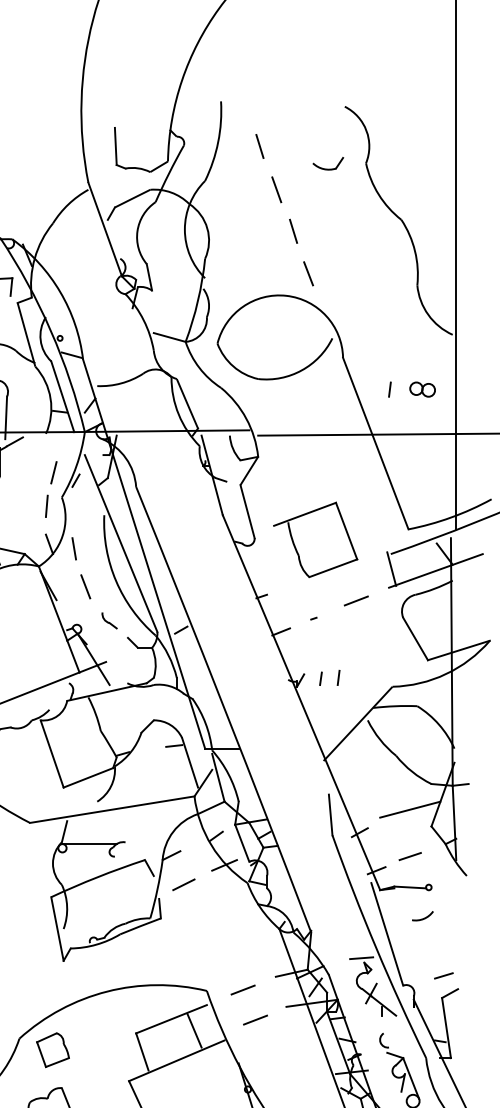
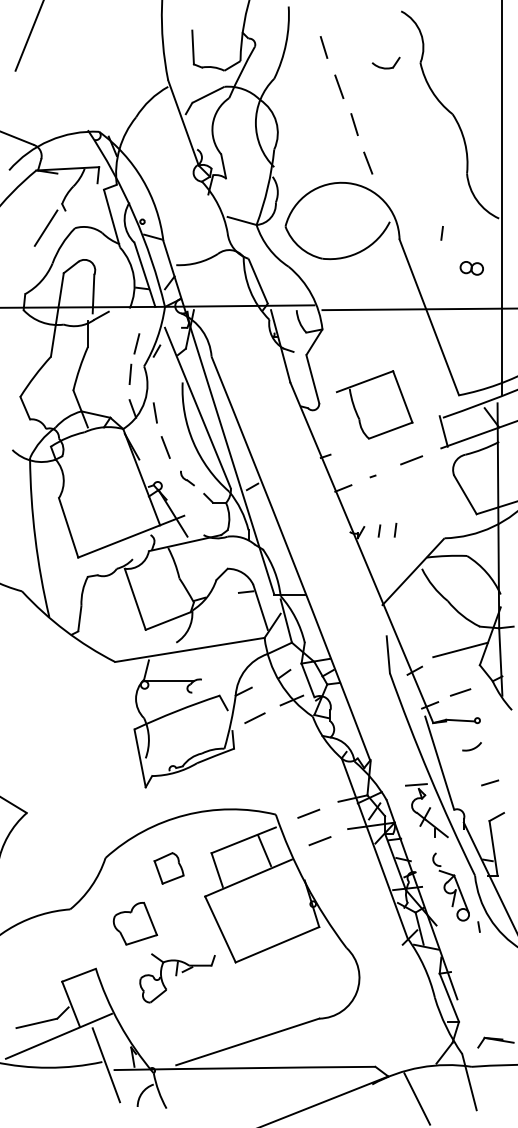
line: (389, 389) -> (441, 233), moved
line: (444, 975) -> (490, 782), moved
part: (52, 1050) -> (168, 868), moved

